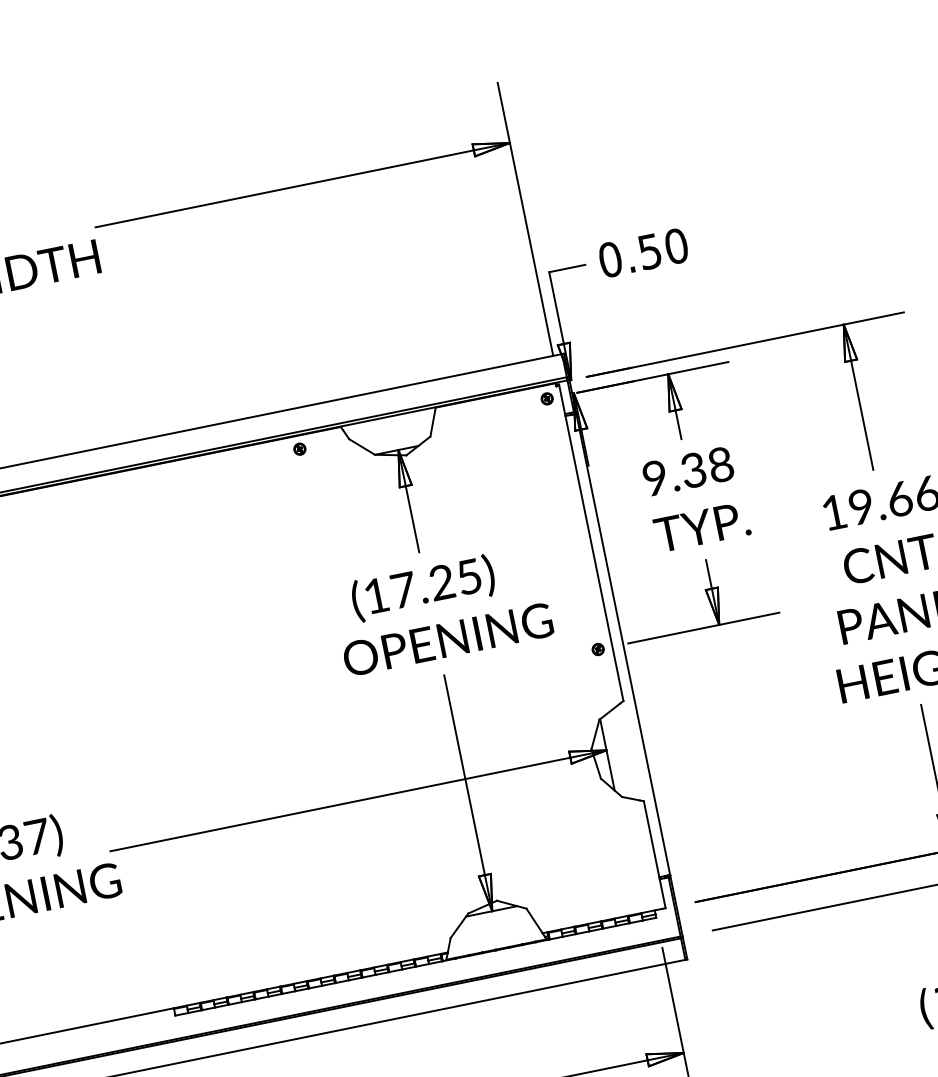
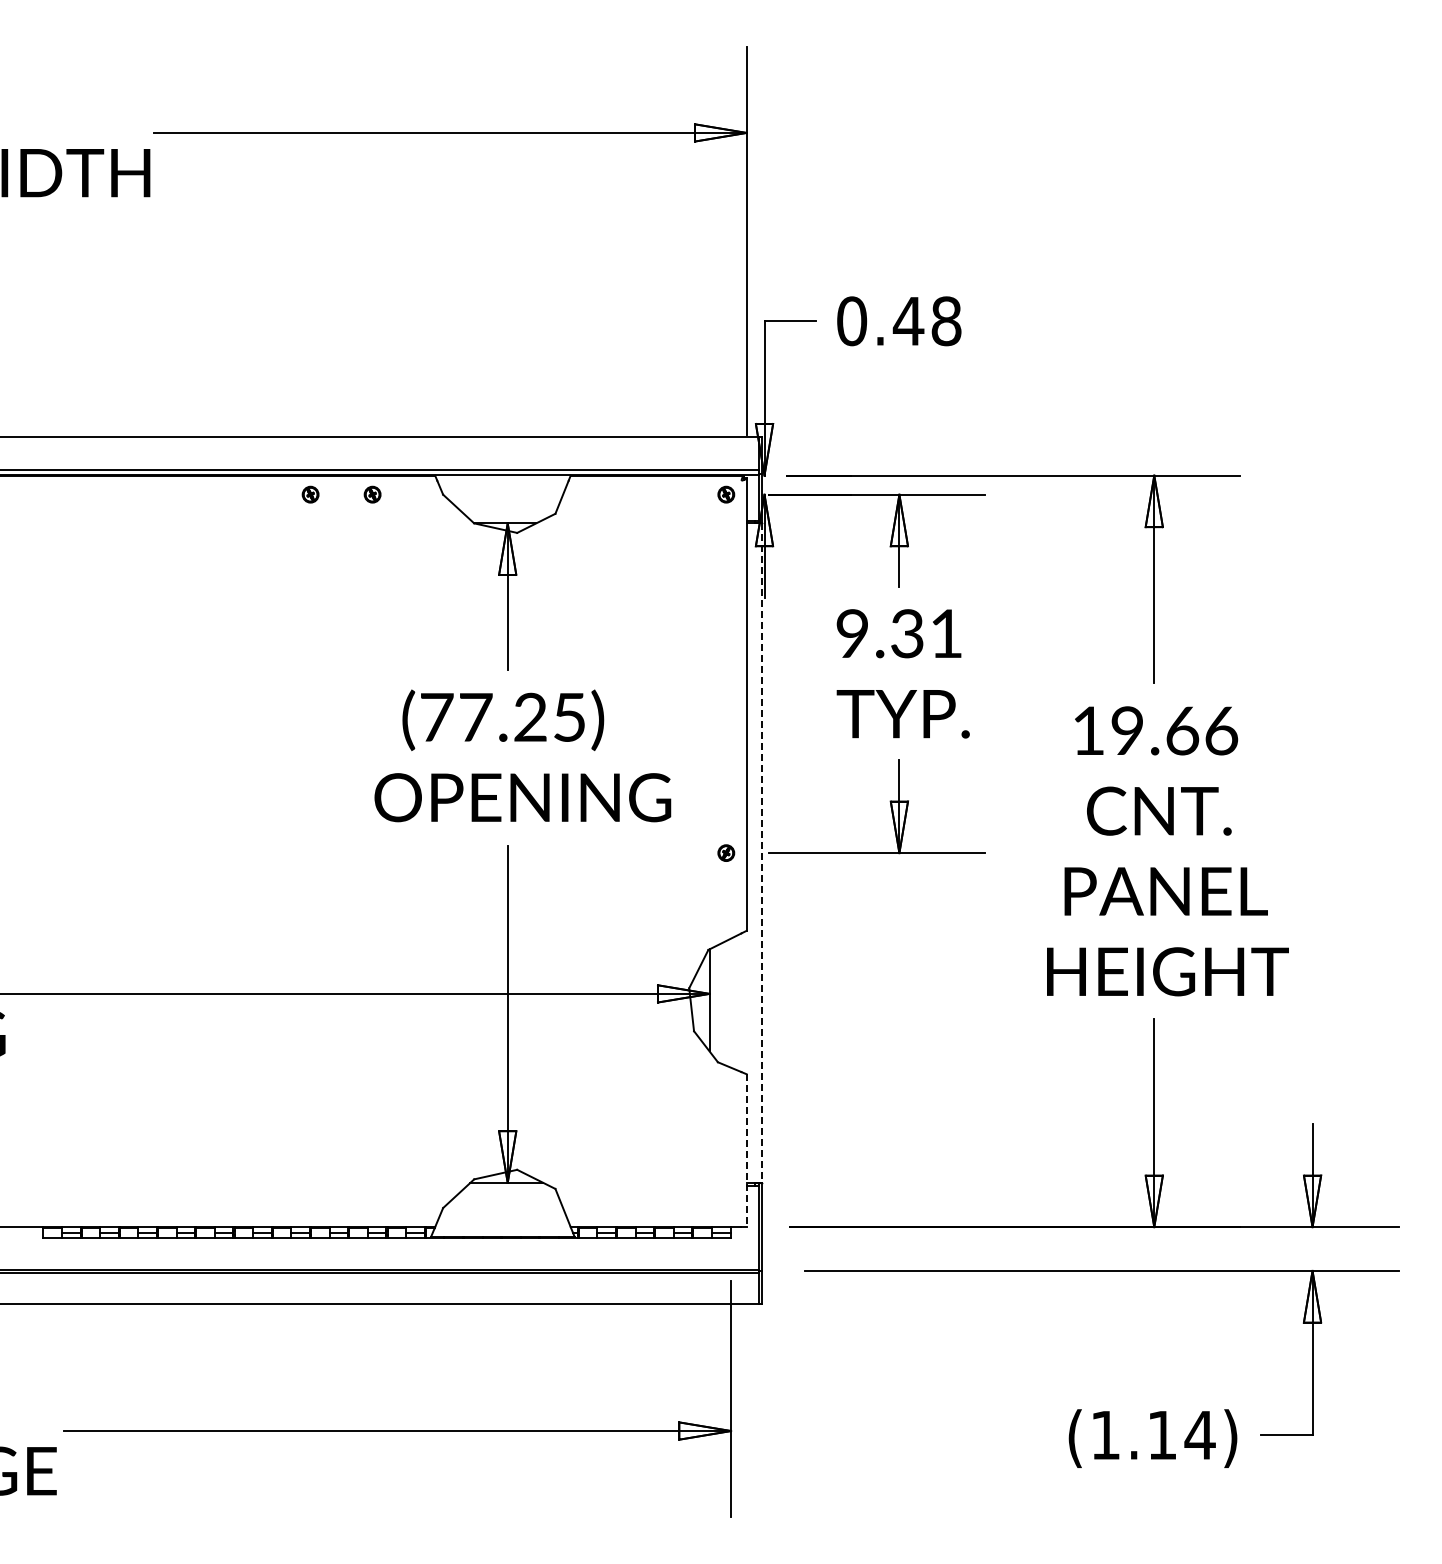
text: (662, 249) -> (926, 321), 0.50 -> 0.48
part: (256, 457) -> (310, 494), added
text: (720, 464) -> (946, 633), 9.38 -> 9.31
text: (376, 595) -> (437, 717), (17.25) -> (77.25)
line: (623, 644) -> (762, 853), solid -> dashed
line: (654, 855) -> (746, 1151), solid -> dashed

